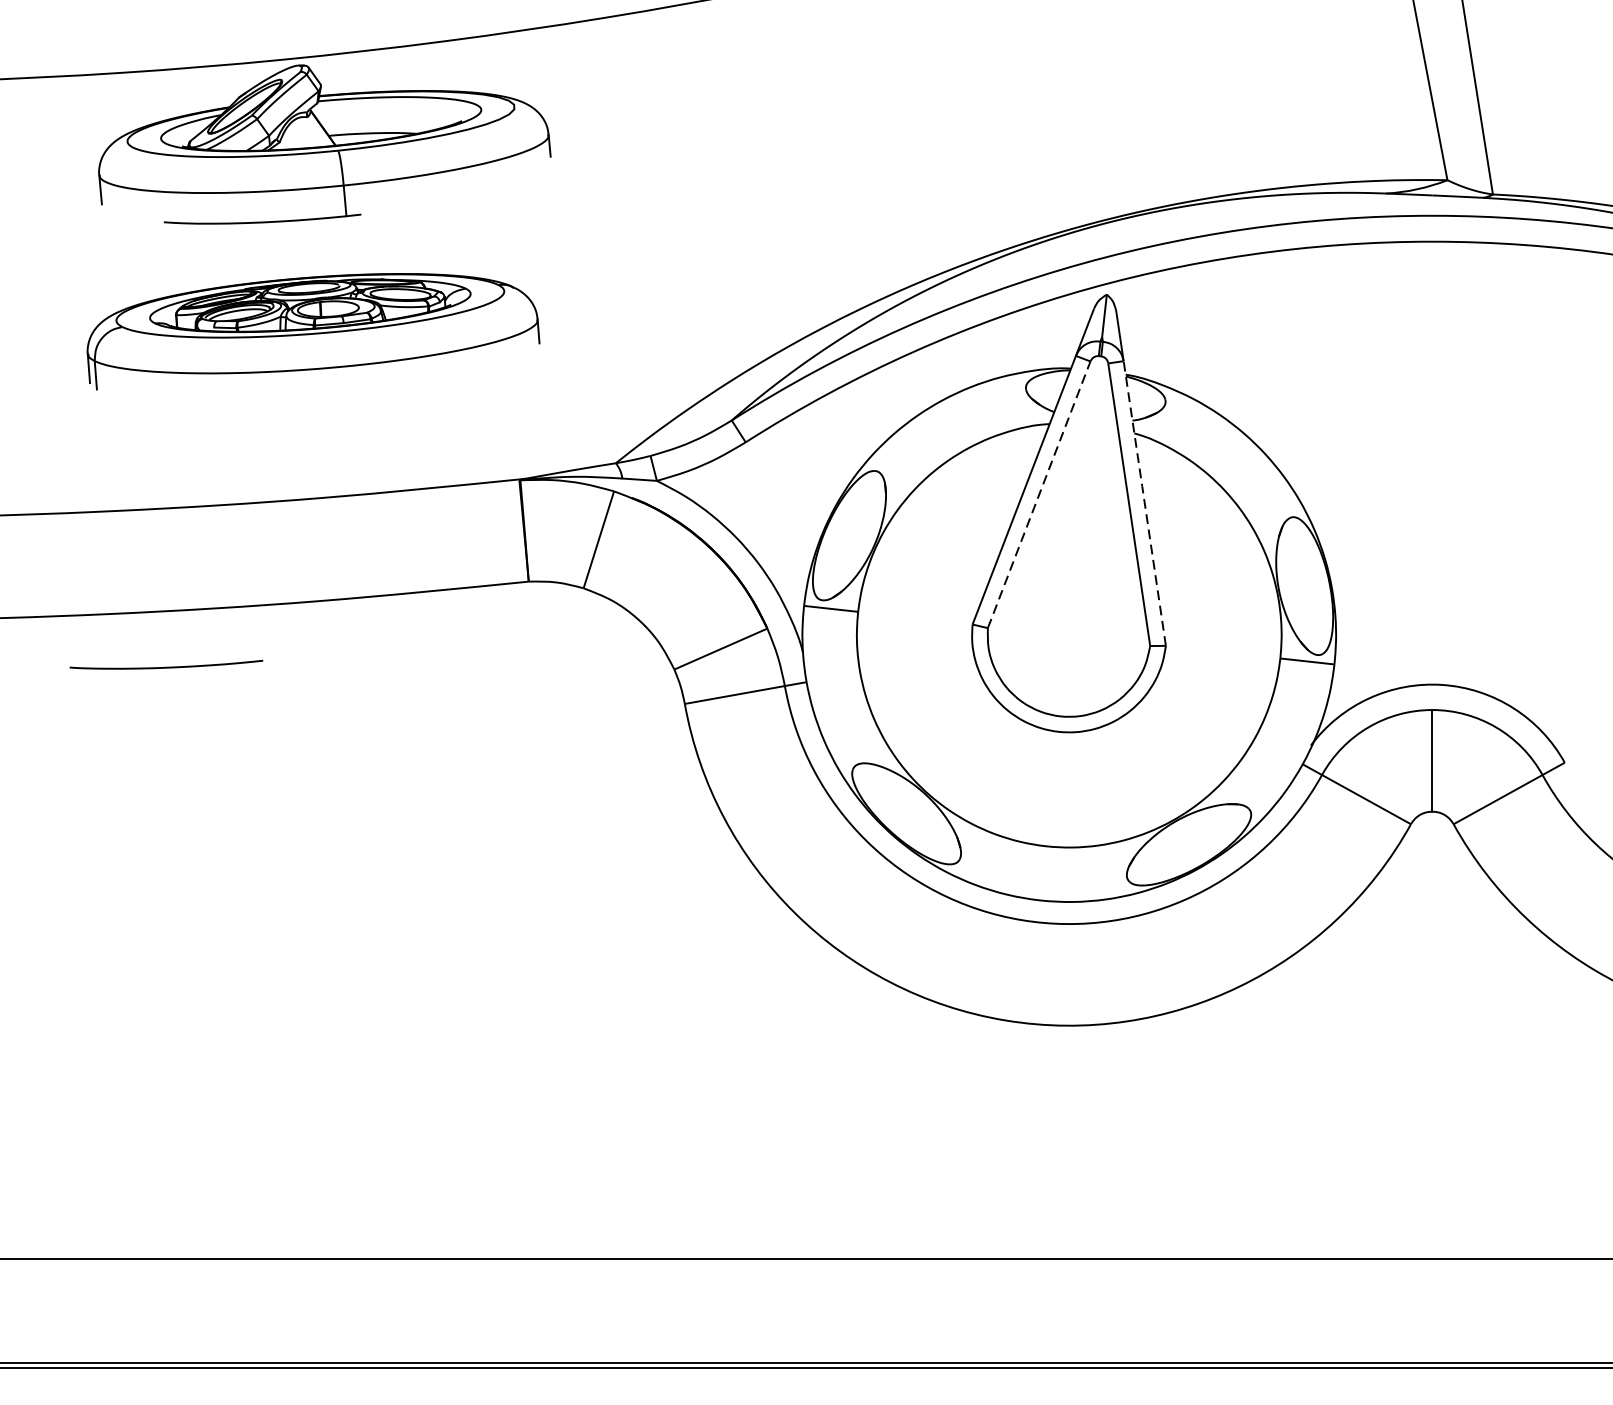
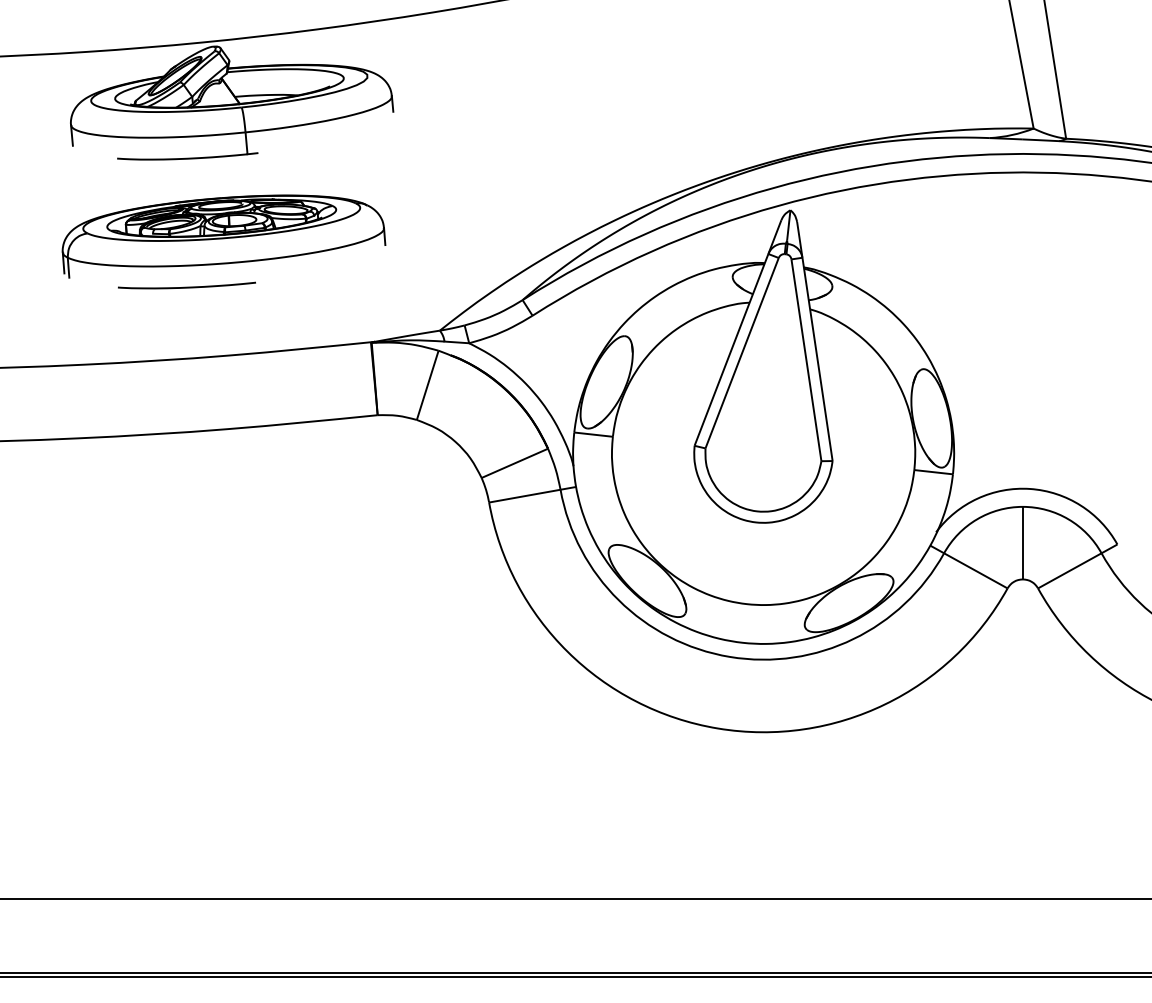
line: (1039, 493) -> (742, 352), dashed -> solid
line: (1144, 502) -> (817, 358), dashed -> solid
curve: (165, 666) -> (186, 286), moved

